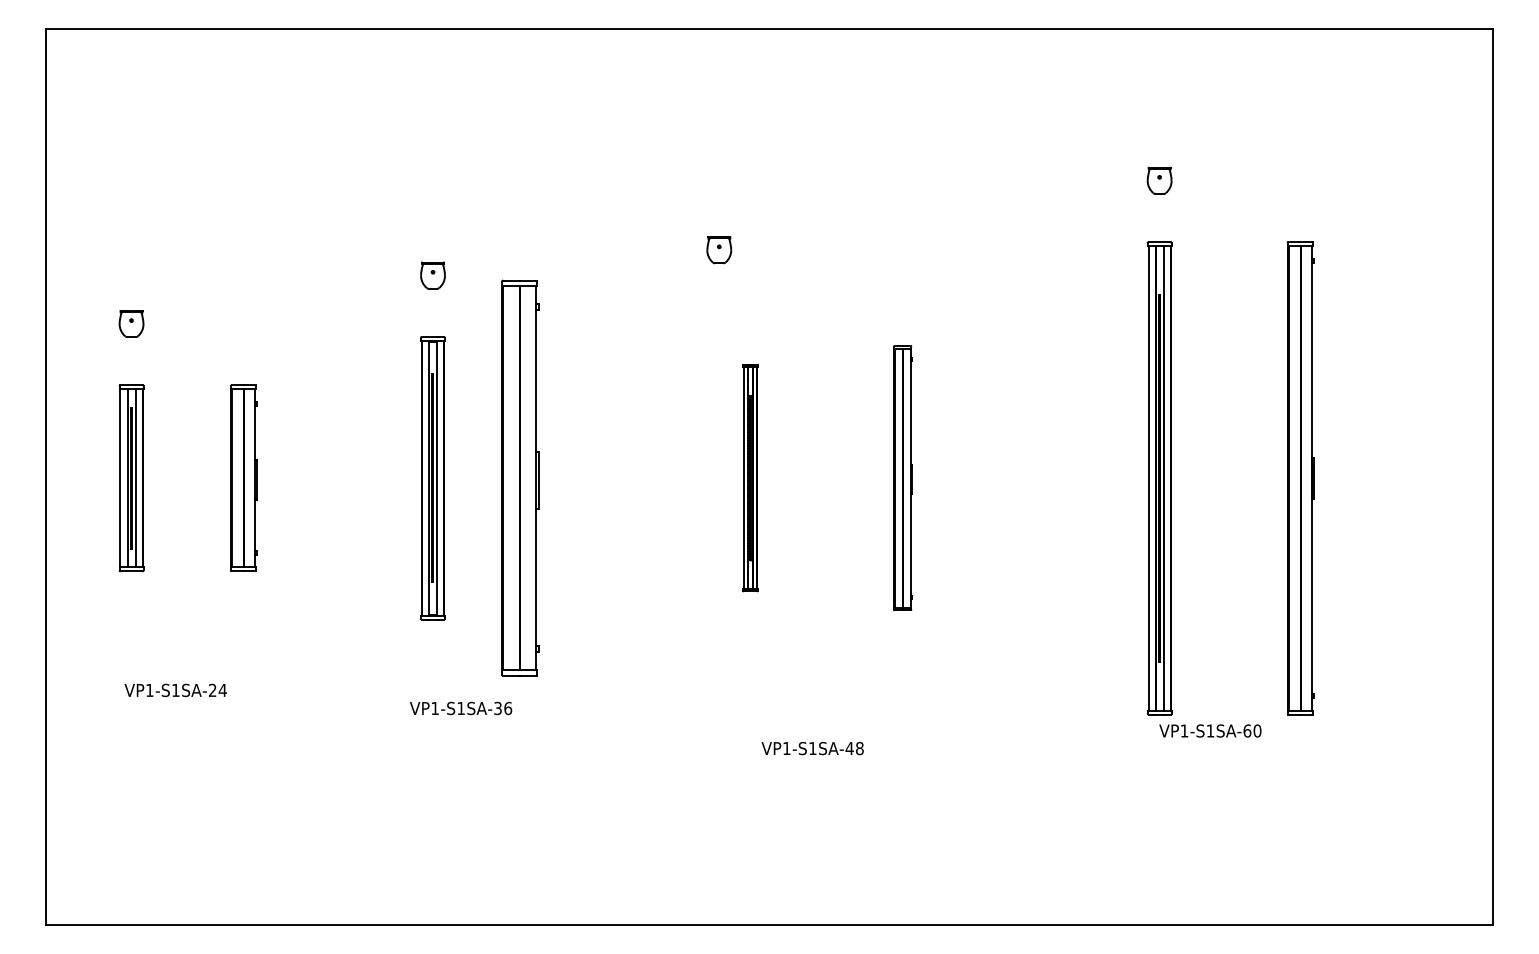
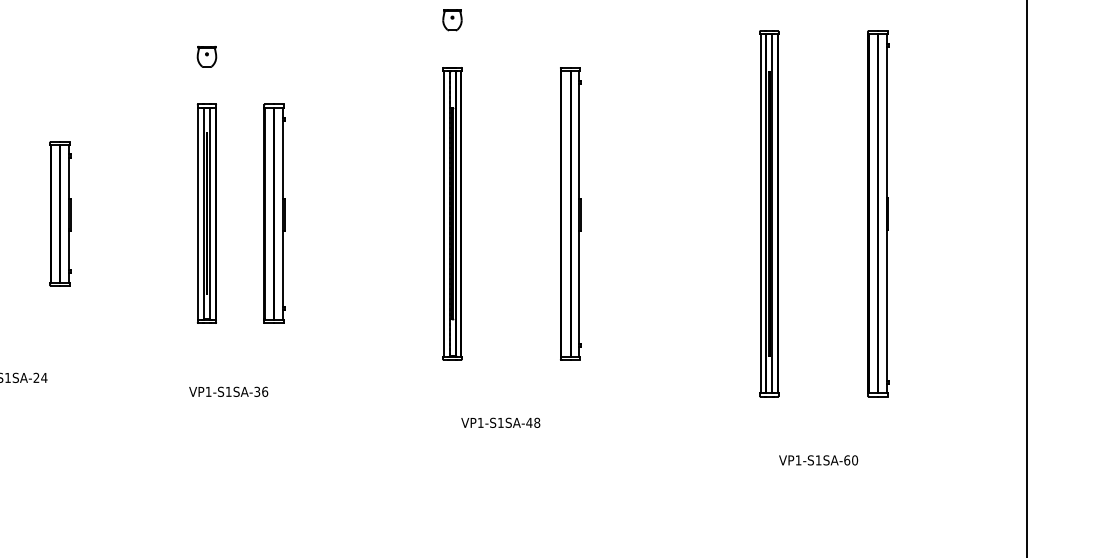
part: (719, 250) -> (452, 20), moved
part: (750, 477) -> (452, 213), size x1.67
part: (902, 477) -> (570, 213), size x1.43
part: (519, 478) -> (273, 213), size x0.71
text: (1210, 730) -> (818, 460), moved

